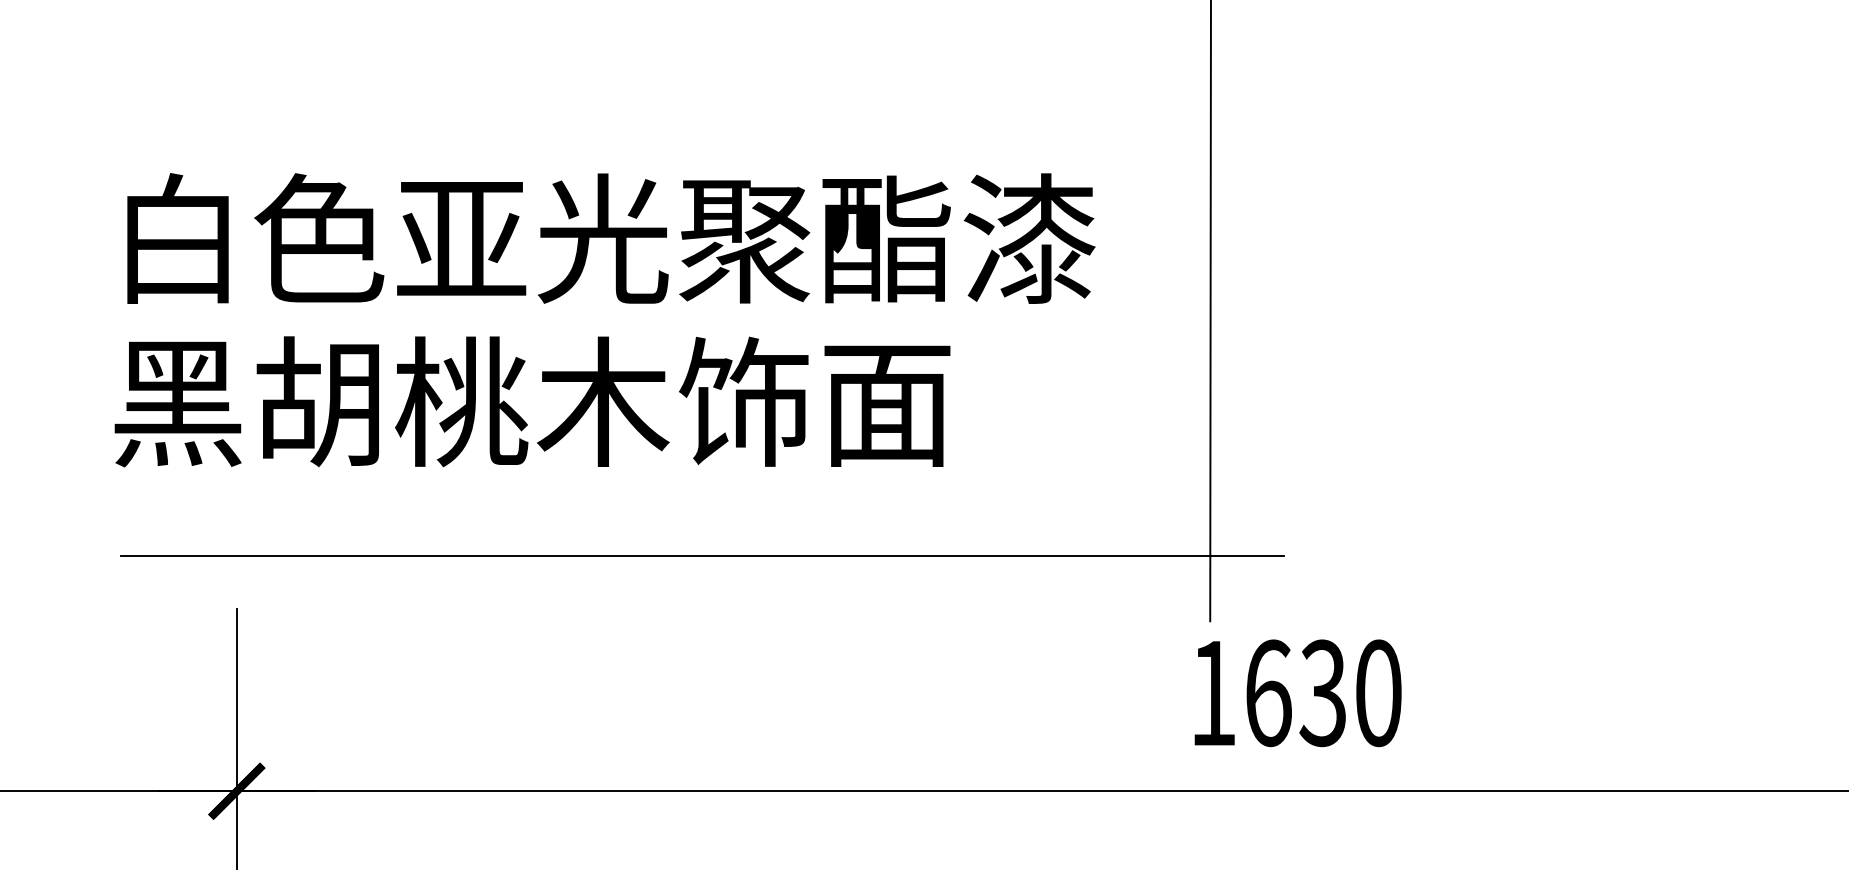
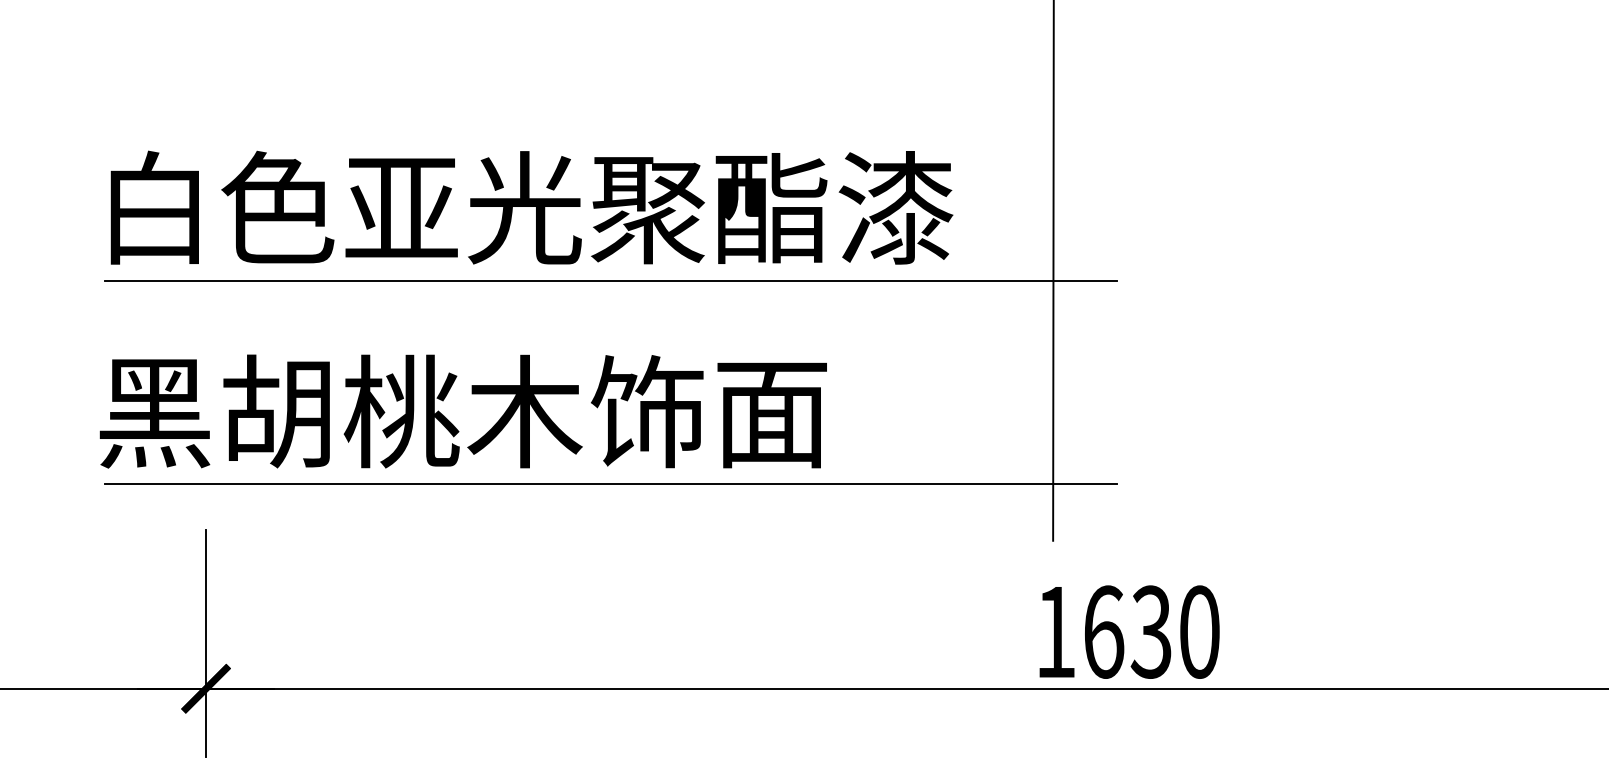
line: (701, 322) -> (610, 280), added
text: (532, 401) -> (463, 411), moved
text: (1297, 693) -> (1129, 632), moved

